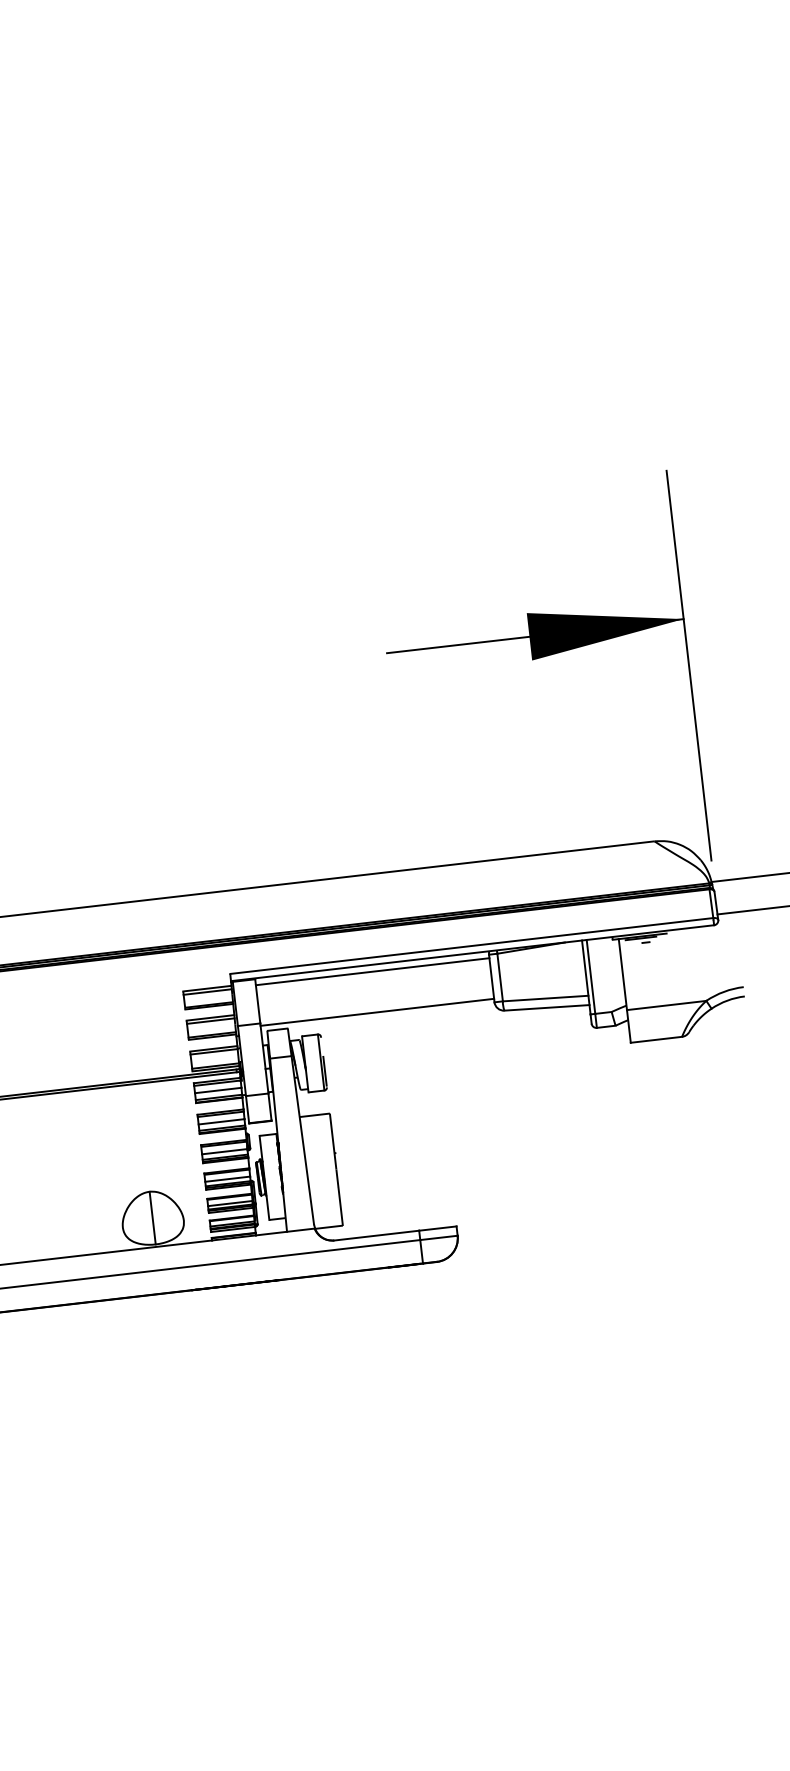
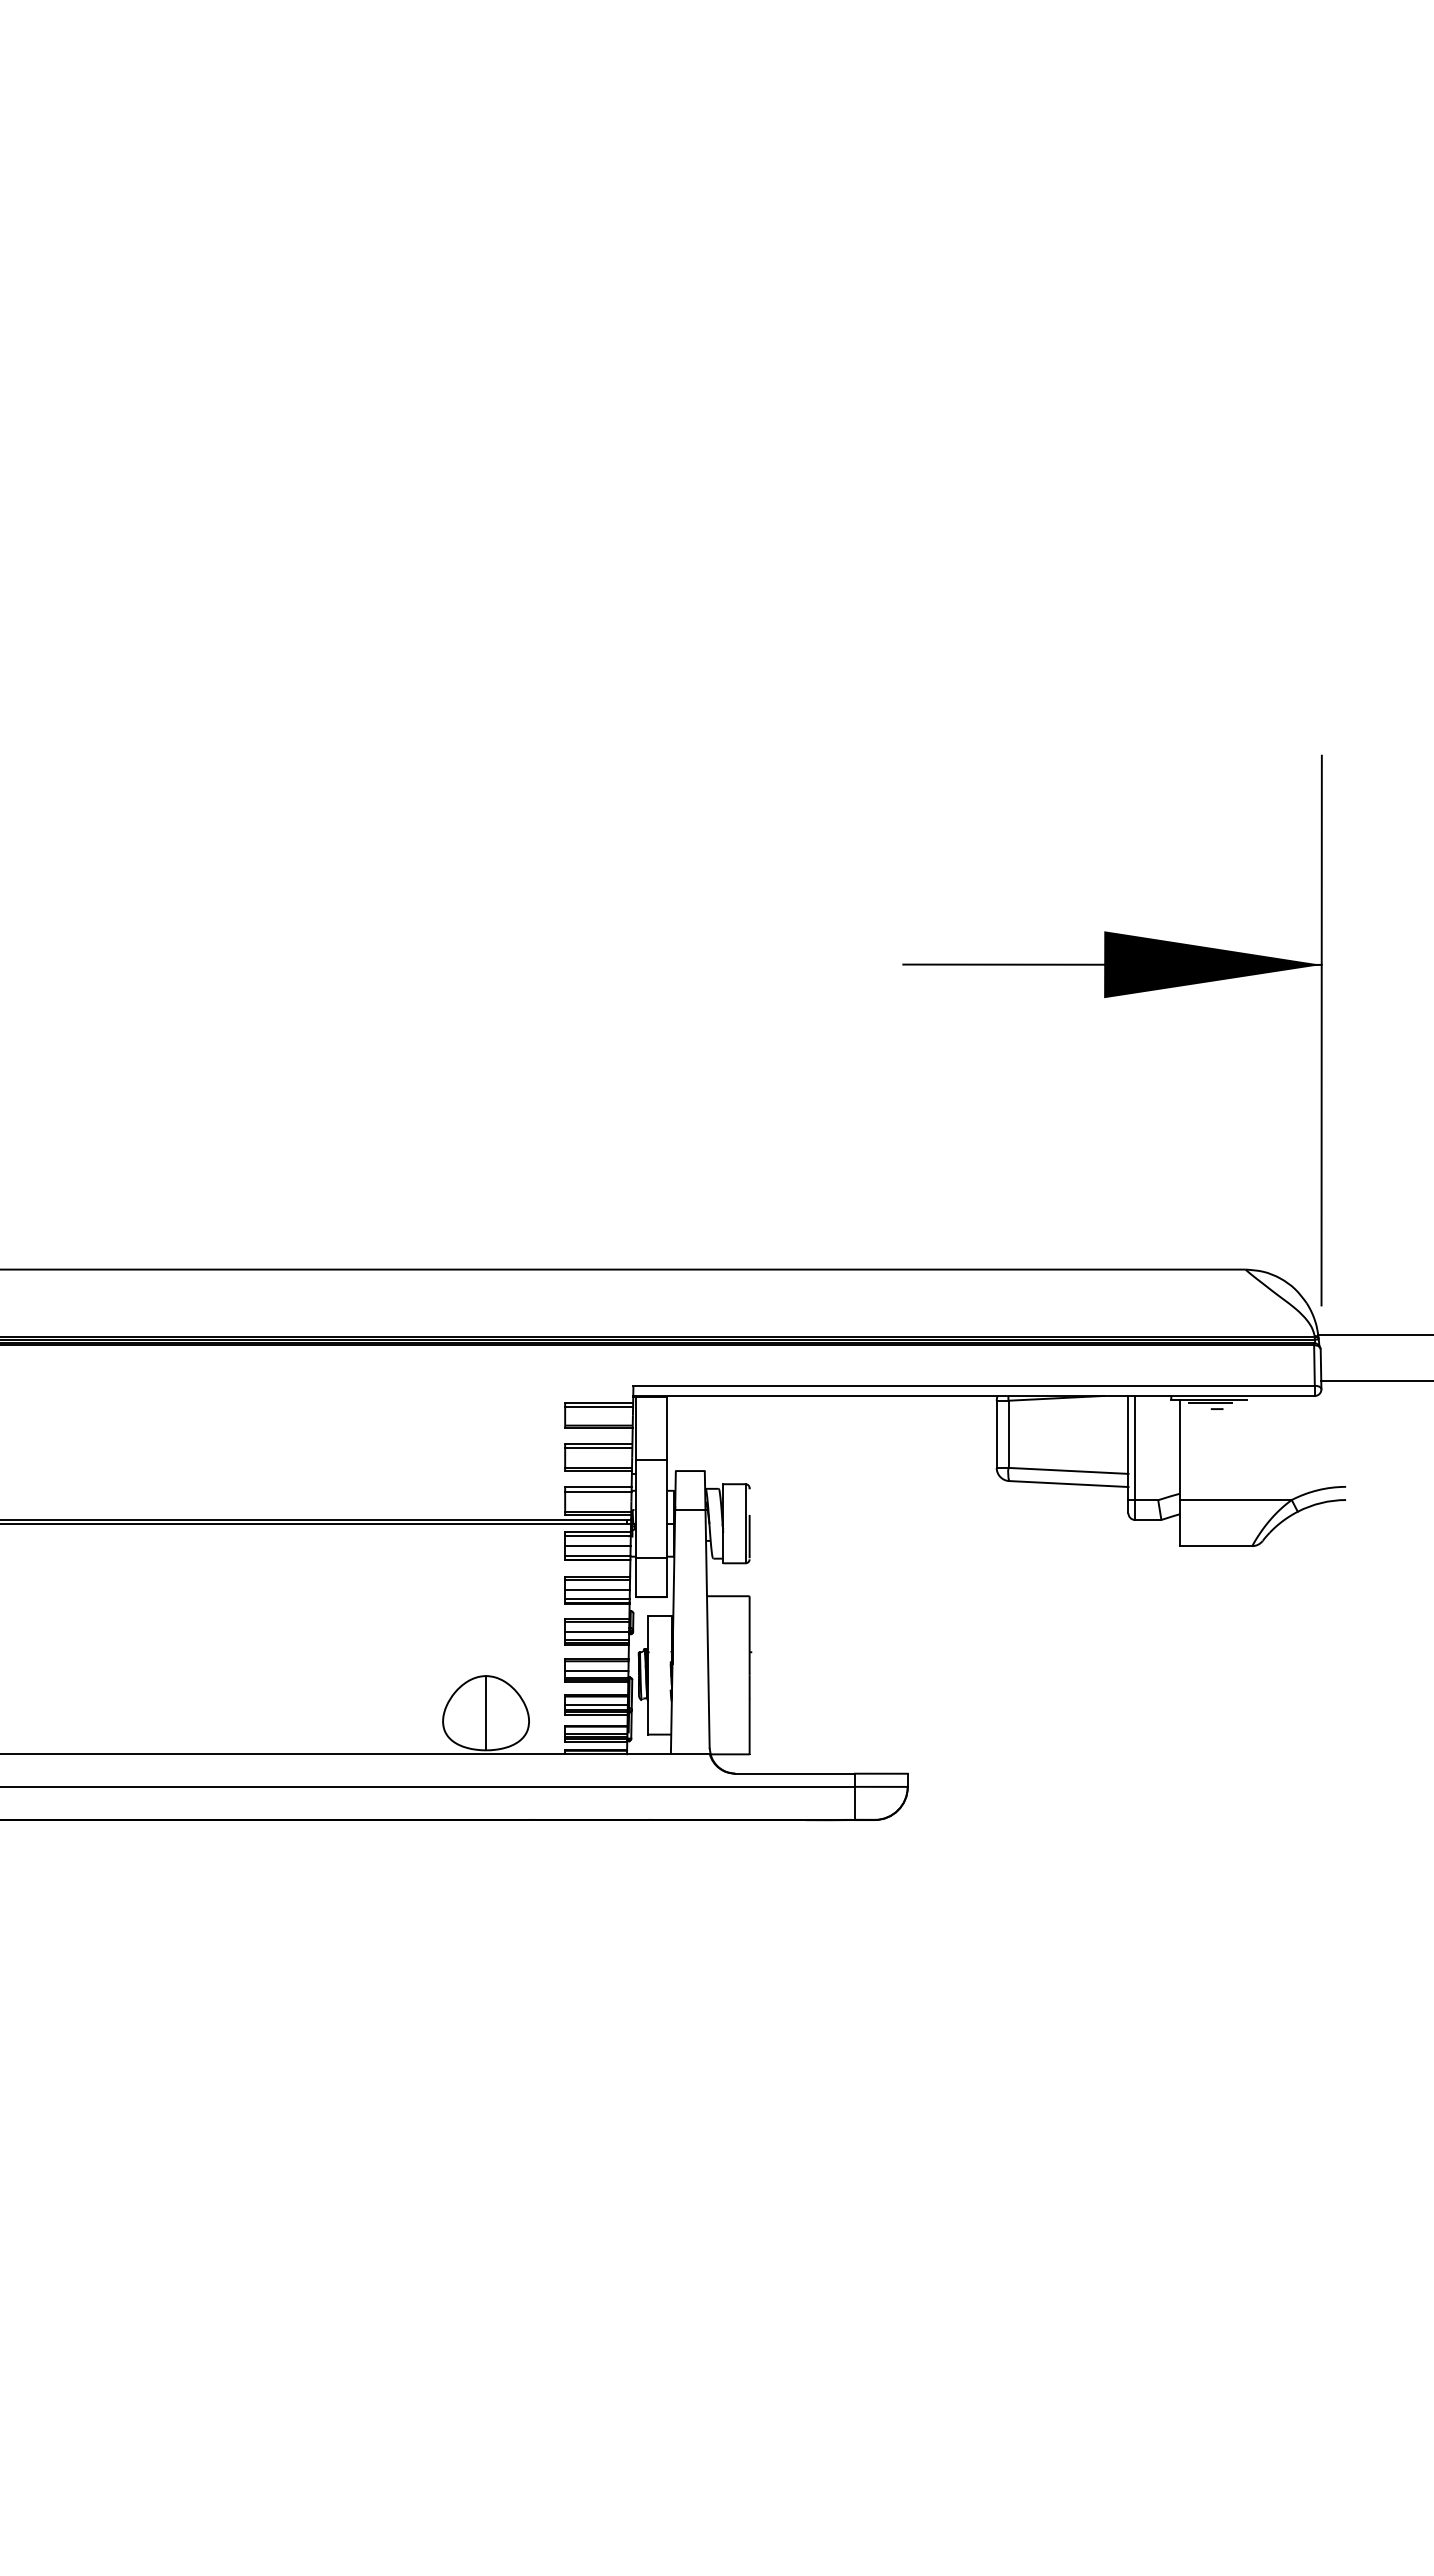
line: (372, 971) -> (831, 1405), removed
line: (376, 1012) -> (831, 1462), removed

